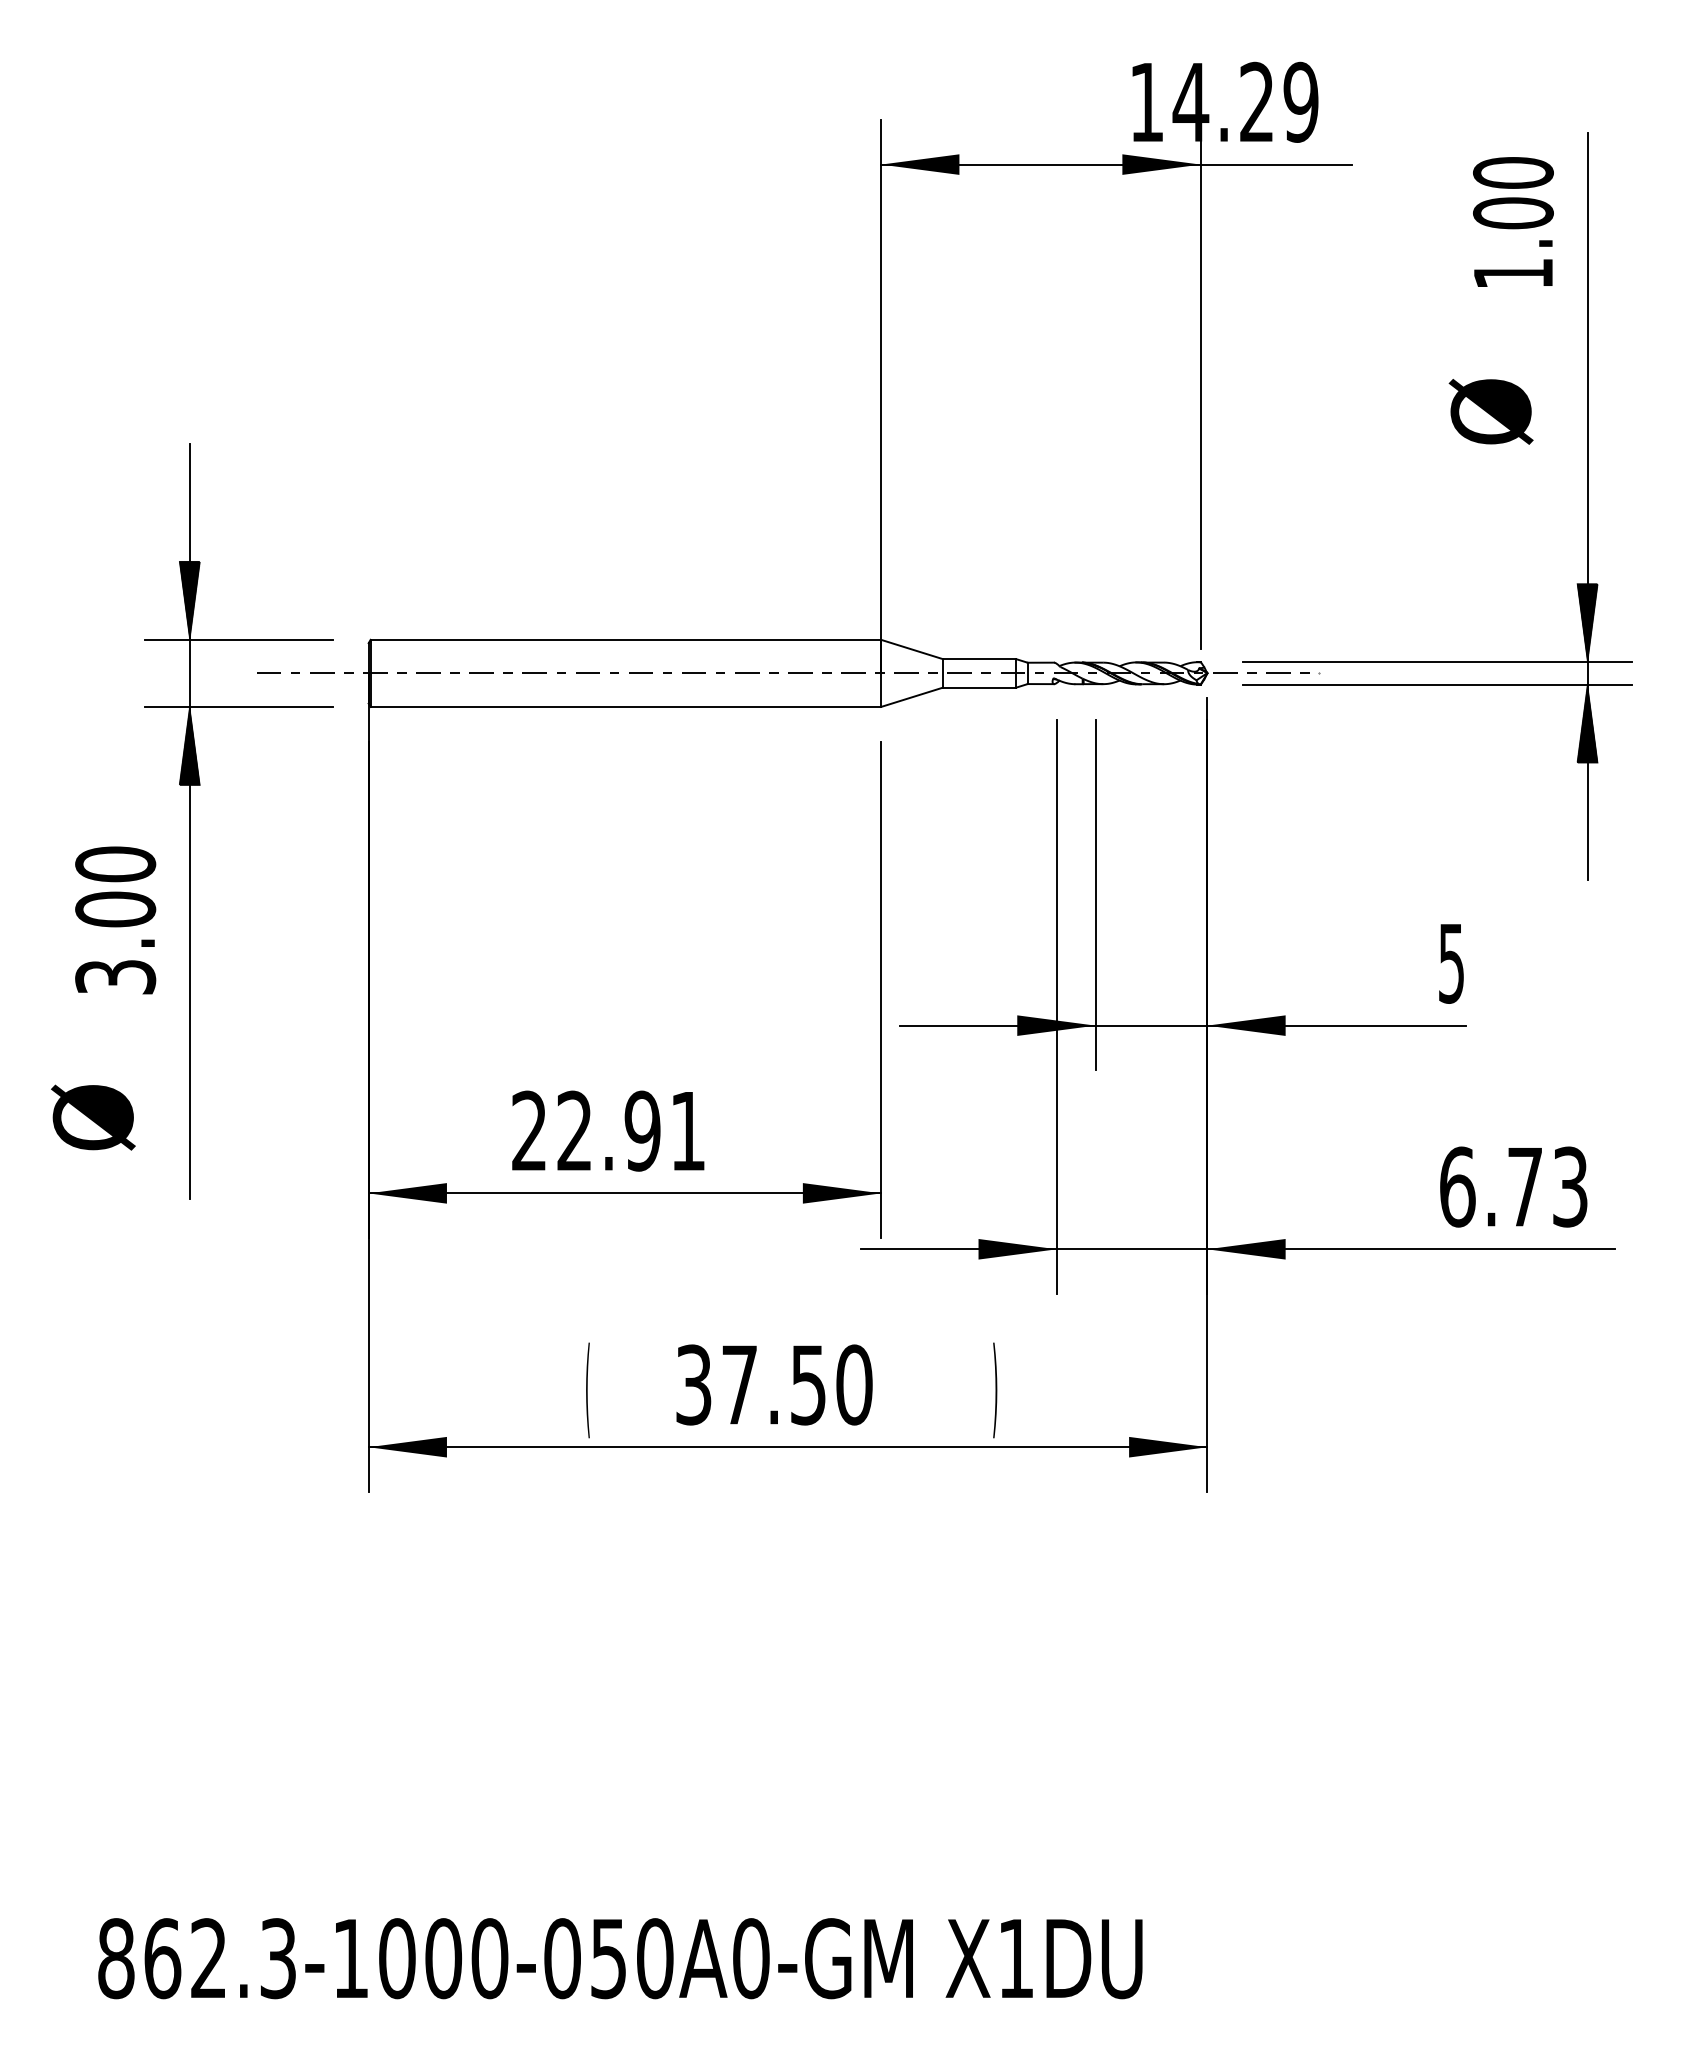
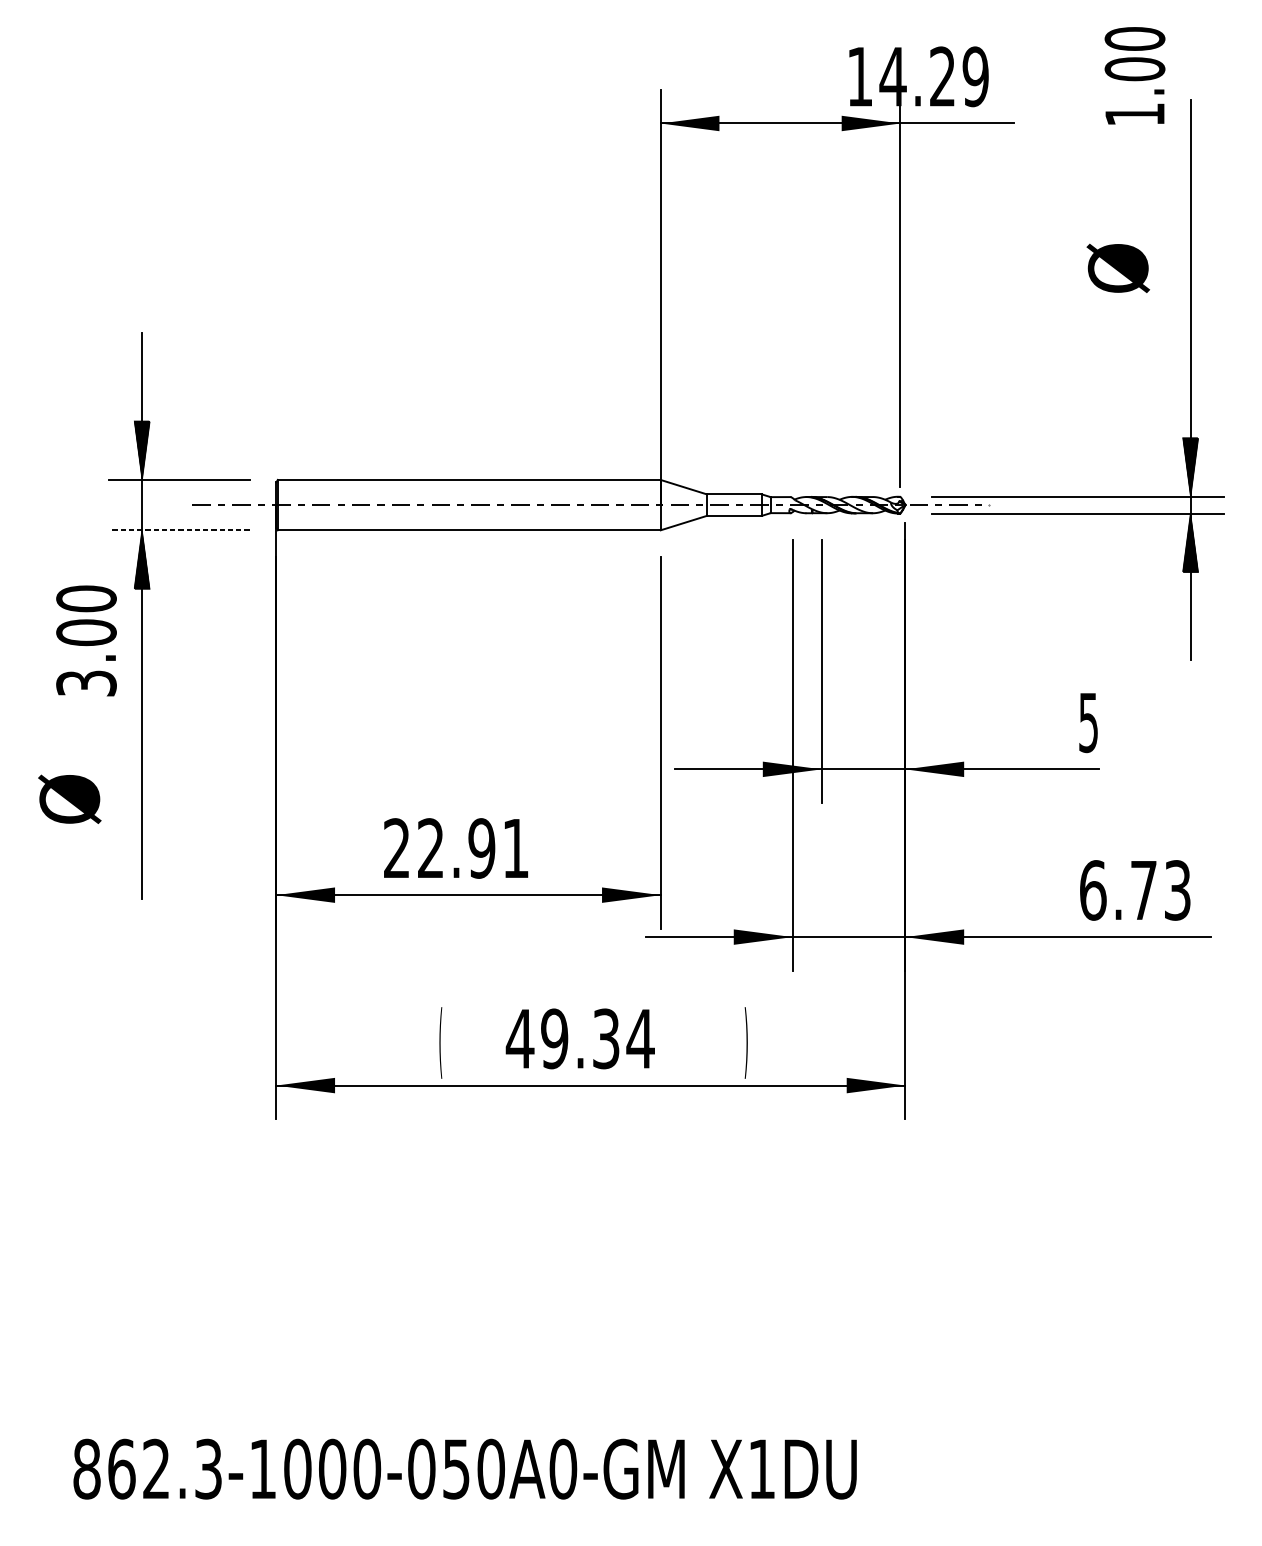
text: (1513, 221) -> (1135, 75), moved
text: (1490, 411) -> (1117, 268), moved
line: (238, 706) -> (178, 529), solid -> dashed
text: (115, 920) -> (86, 640), moved
text: (93, 1117) -> (69, 799), moved
text: (773, 1384) -> (579, 1038), 37.50 -> 49.34

